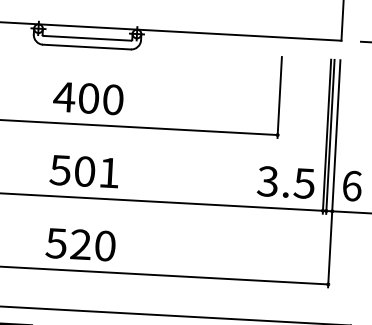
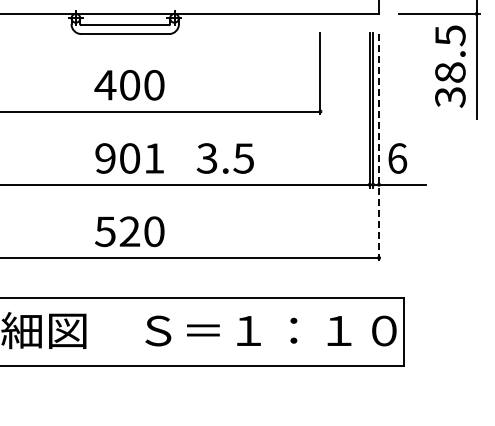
text: (60, 170) -> (105, 158), 501 -> 901
line: (334, 174) -> (379, 147), solid -> dashed
text: (285, 182) -> (224, 158), moved

